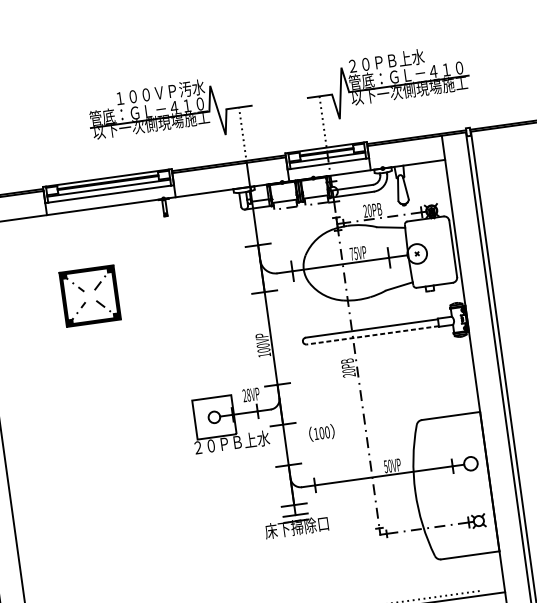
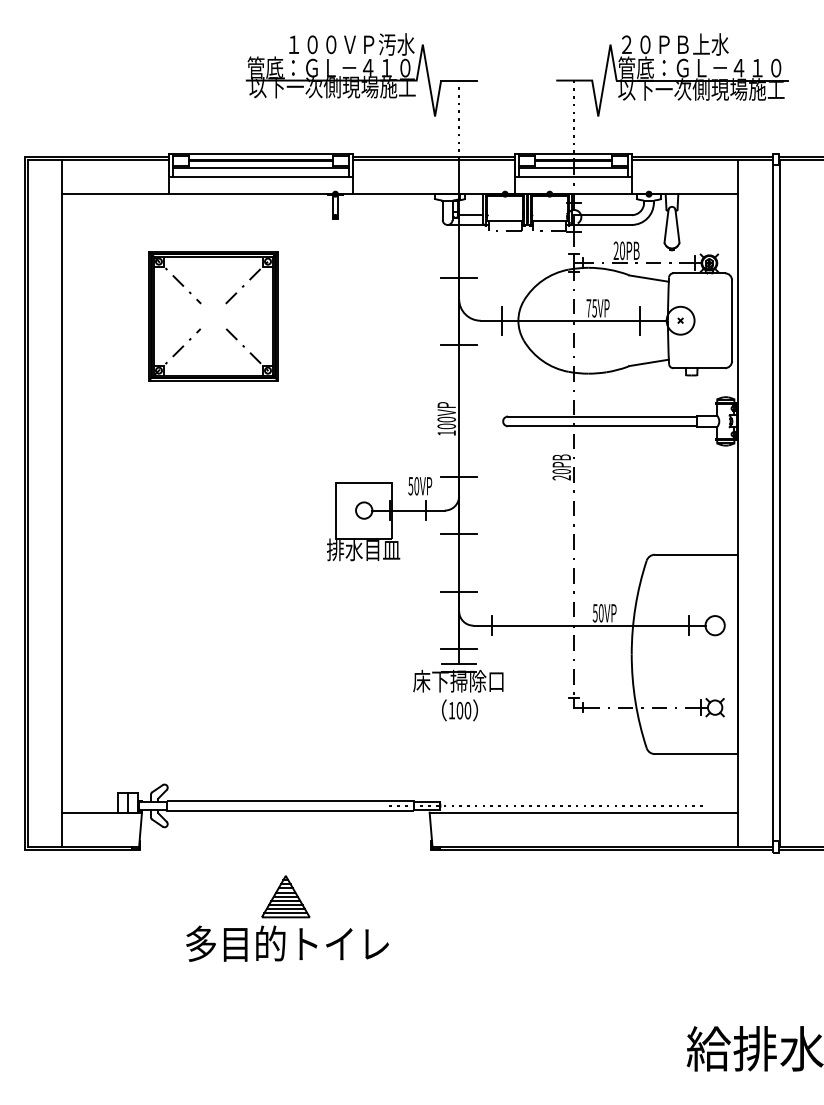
part: (90, 296) -> (213, 316), size x1.67
line: (372, 335) -> (602, 426), dashed -> solid
text: (246, 395) -> (413, 485), 28VP -> 50VP
text: (321, 433) -> (459, 710), moved
text: (230, 442) -> (381, 549), ２０ＰＢ上水 -> 排水目皿

